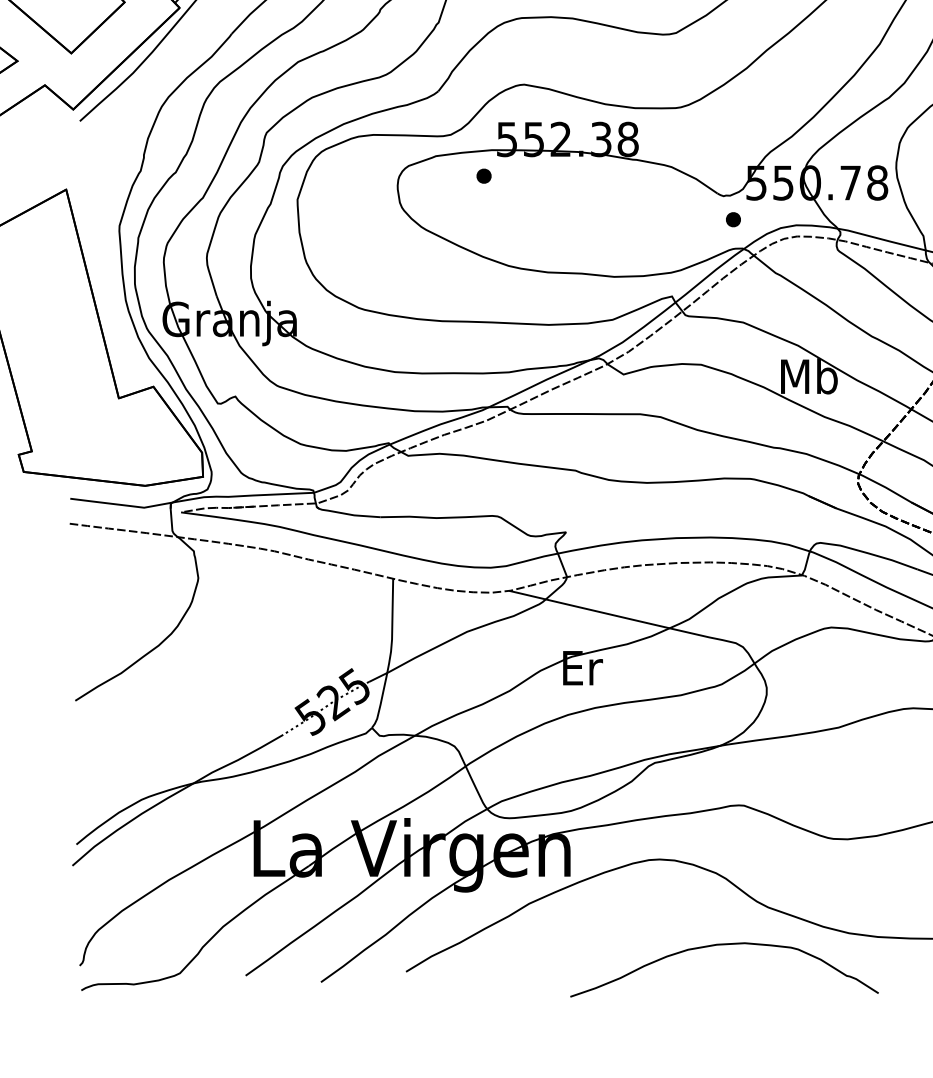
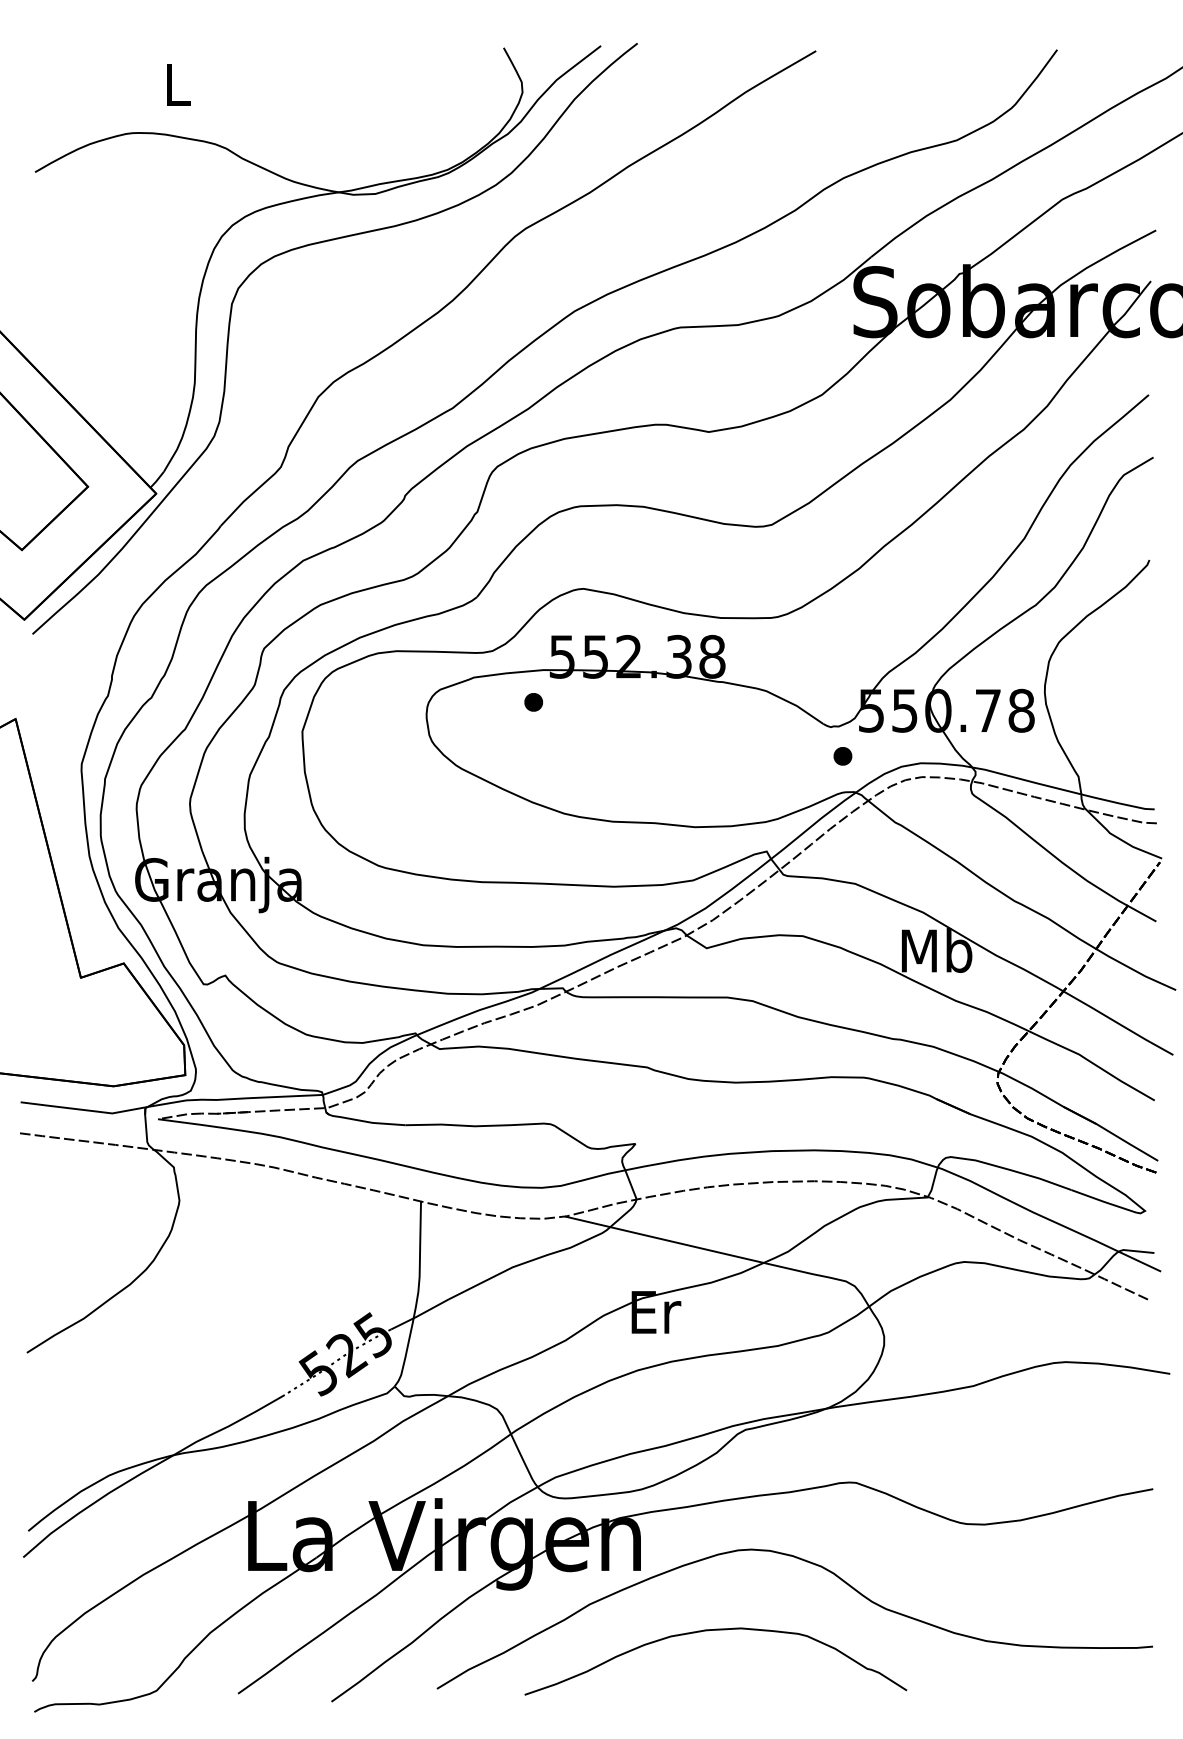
curve: (718, 945) -> (708, 1631), moved

